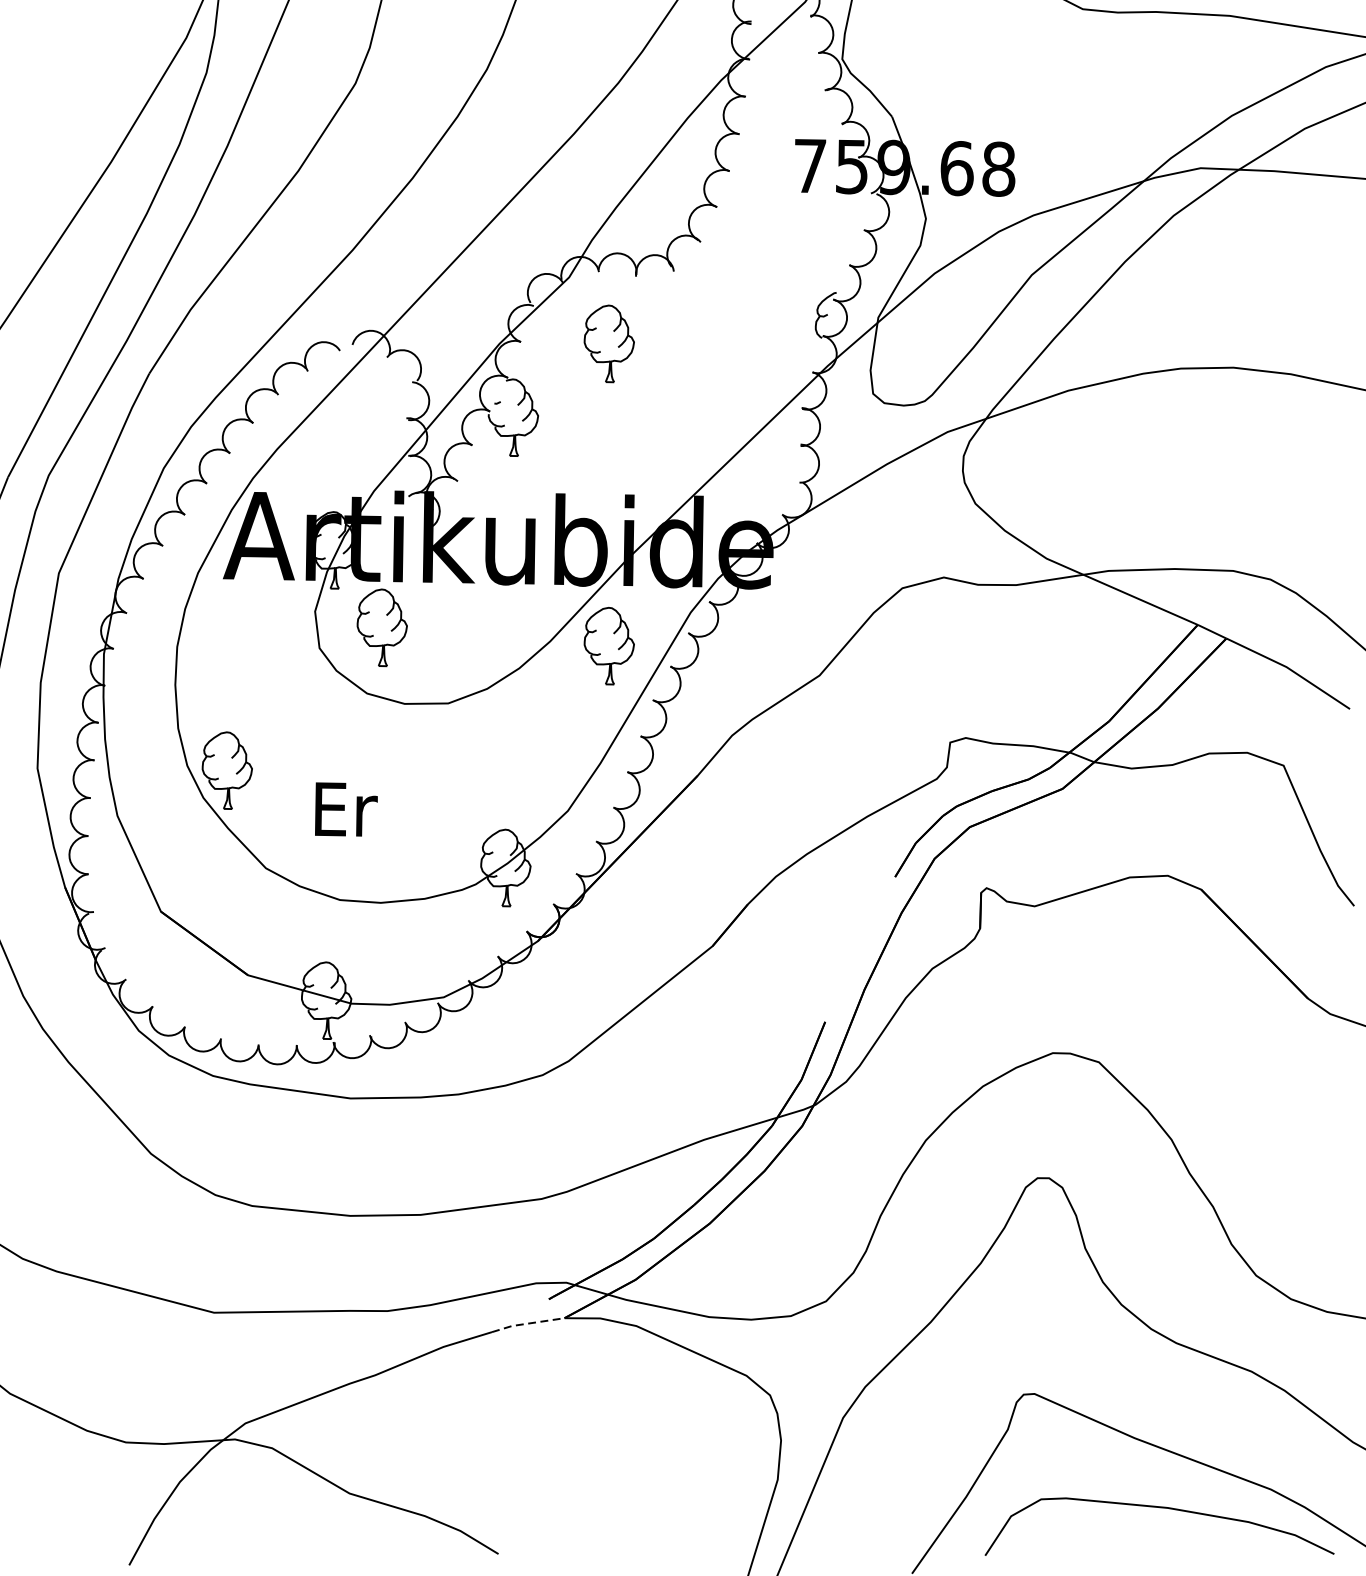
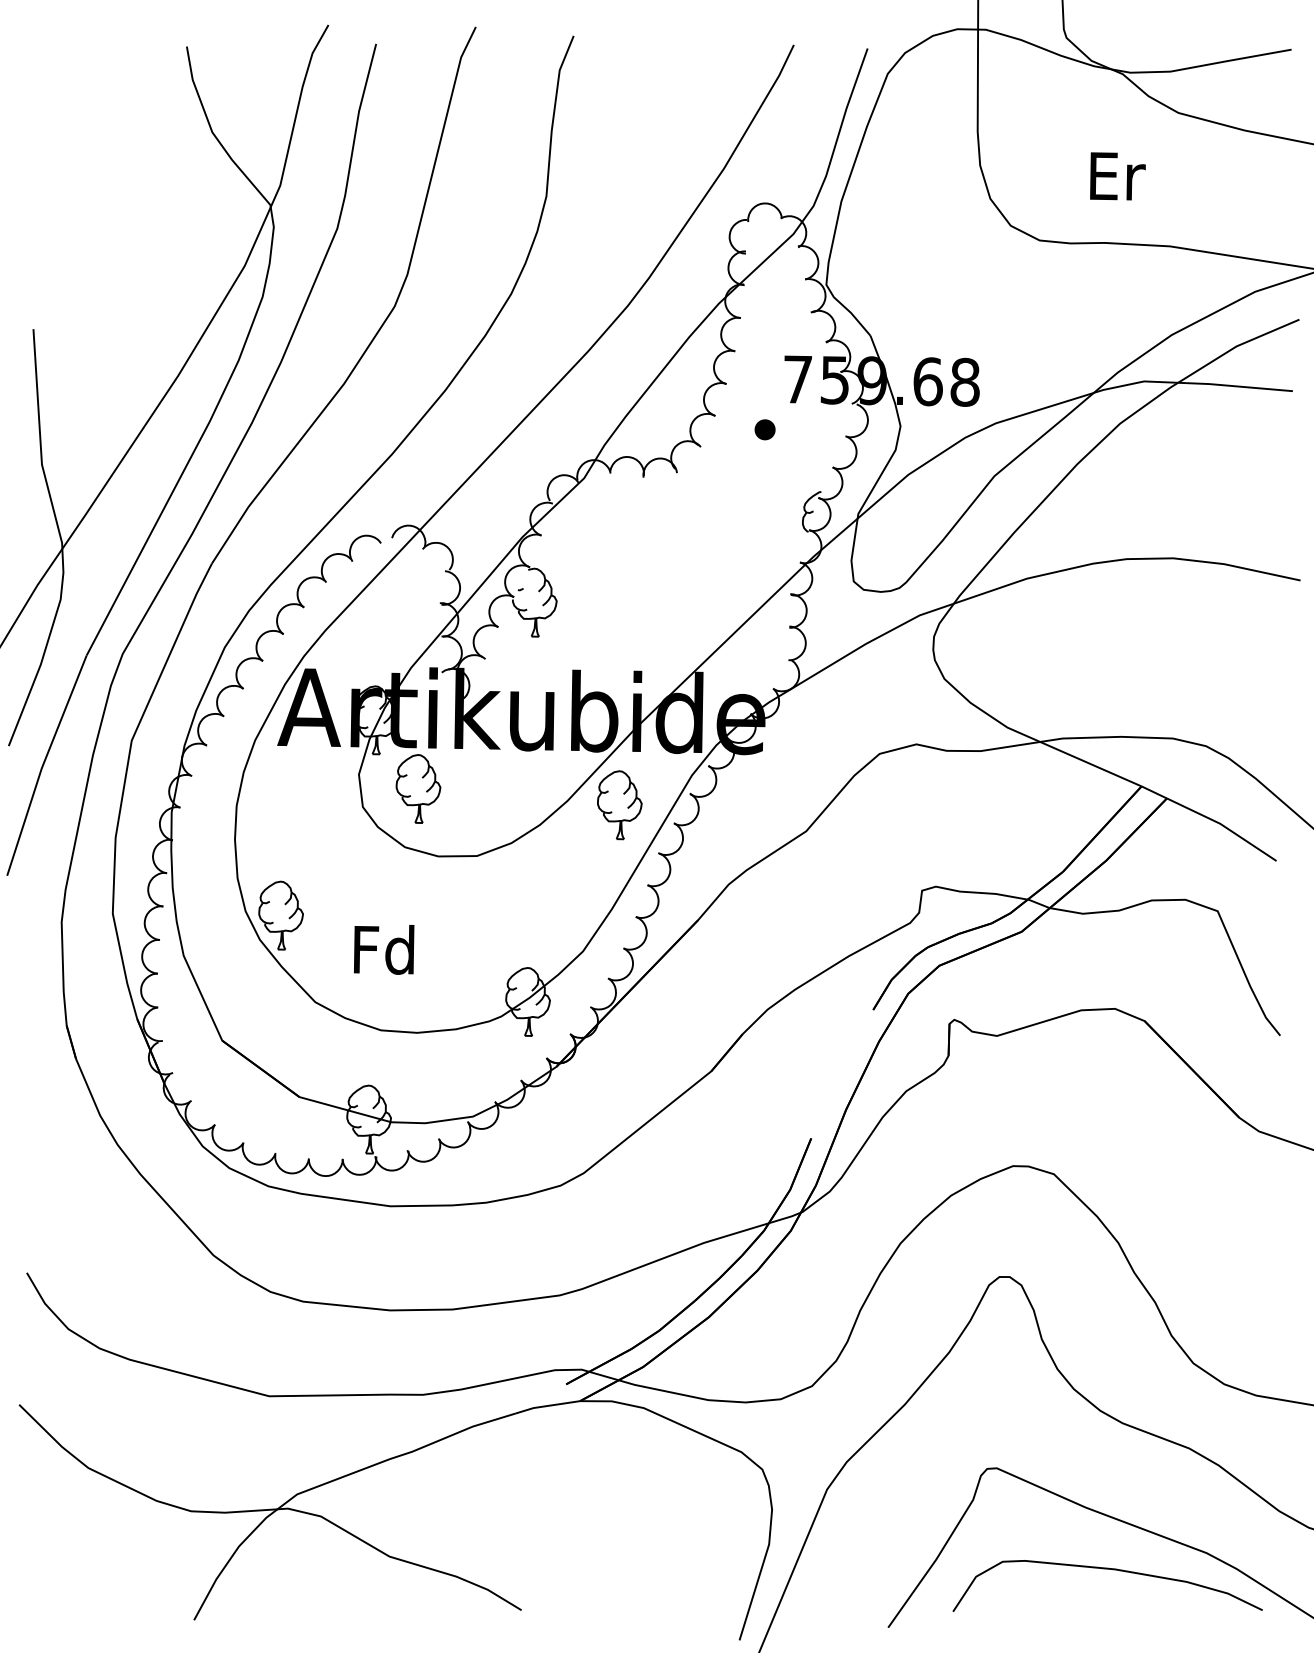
part: (772, 222) -> (764, 429), added
part: (608, 344) -> (619, 537), removed
text: (343, 808) -> (384, 949), Er -> Fd
line: (527, 1324) -> (547, 1406), dashed -> solid

